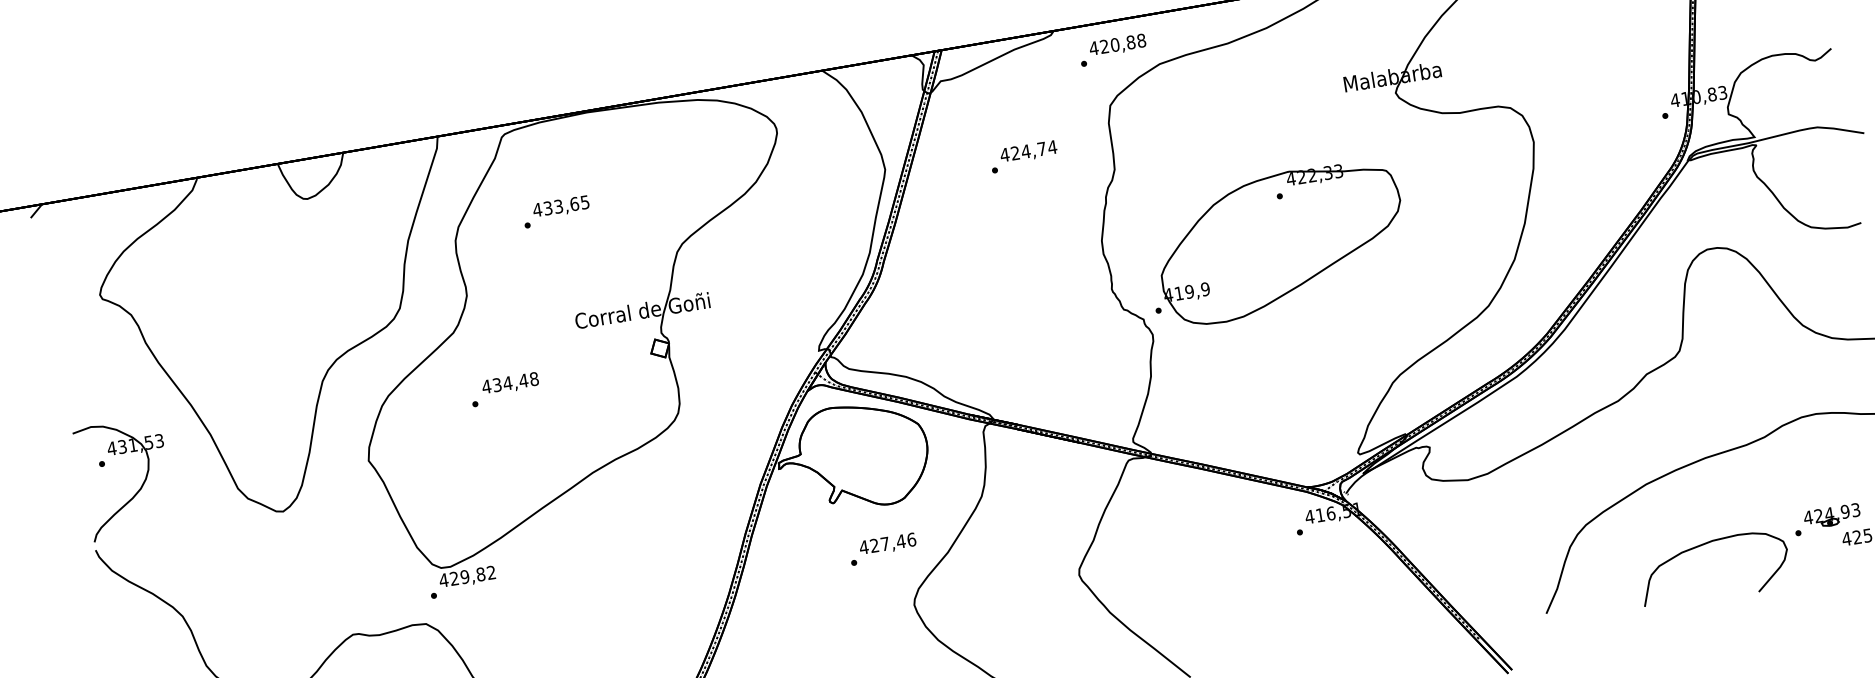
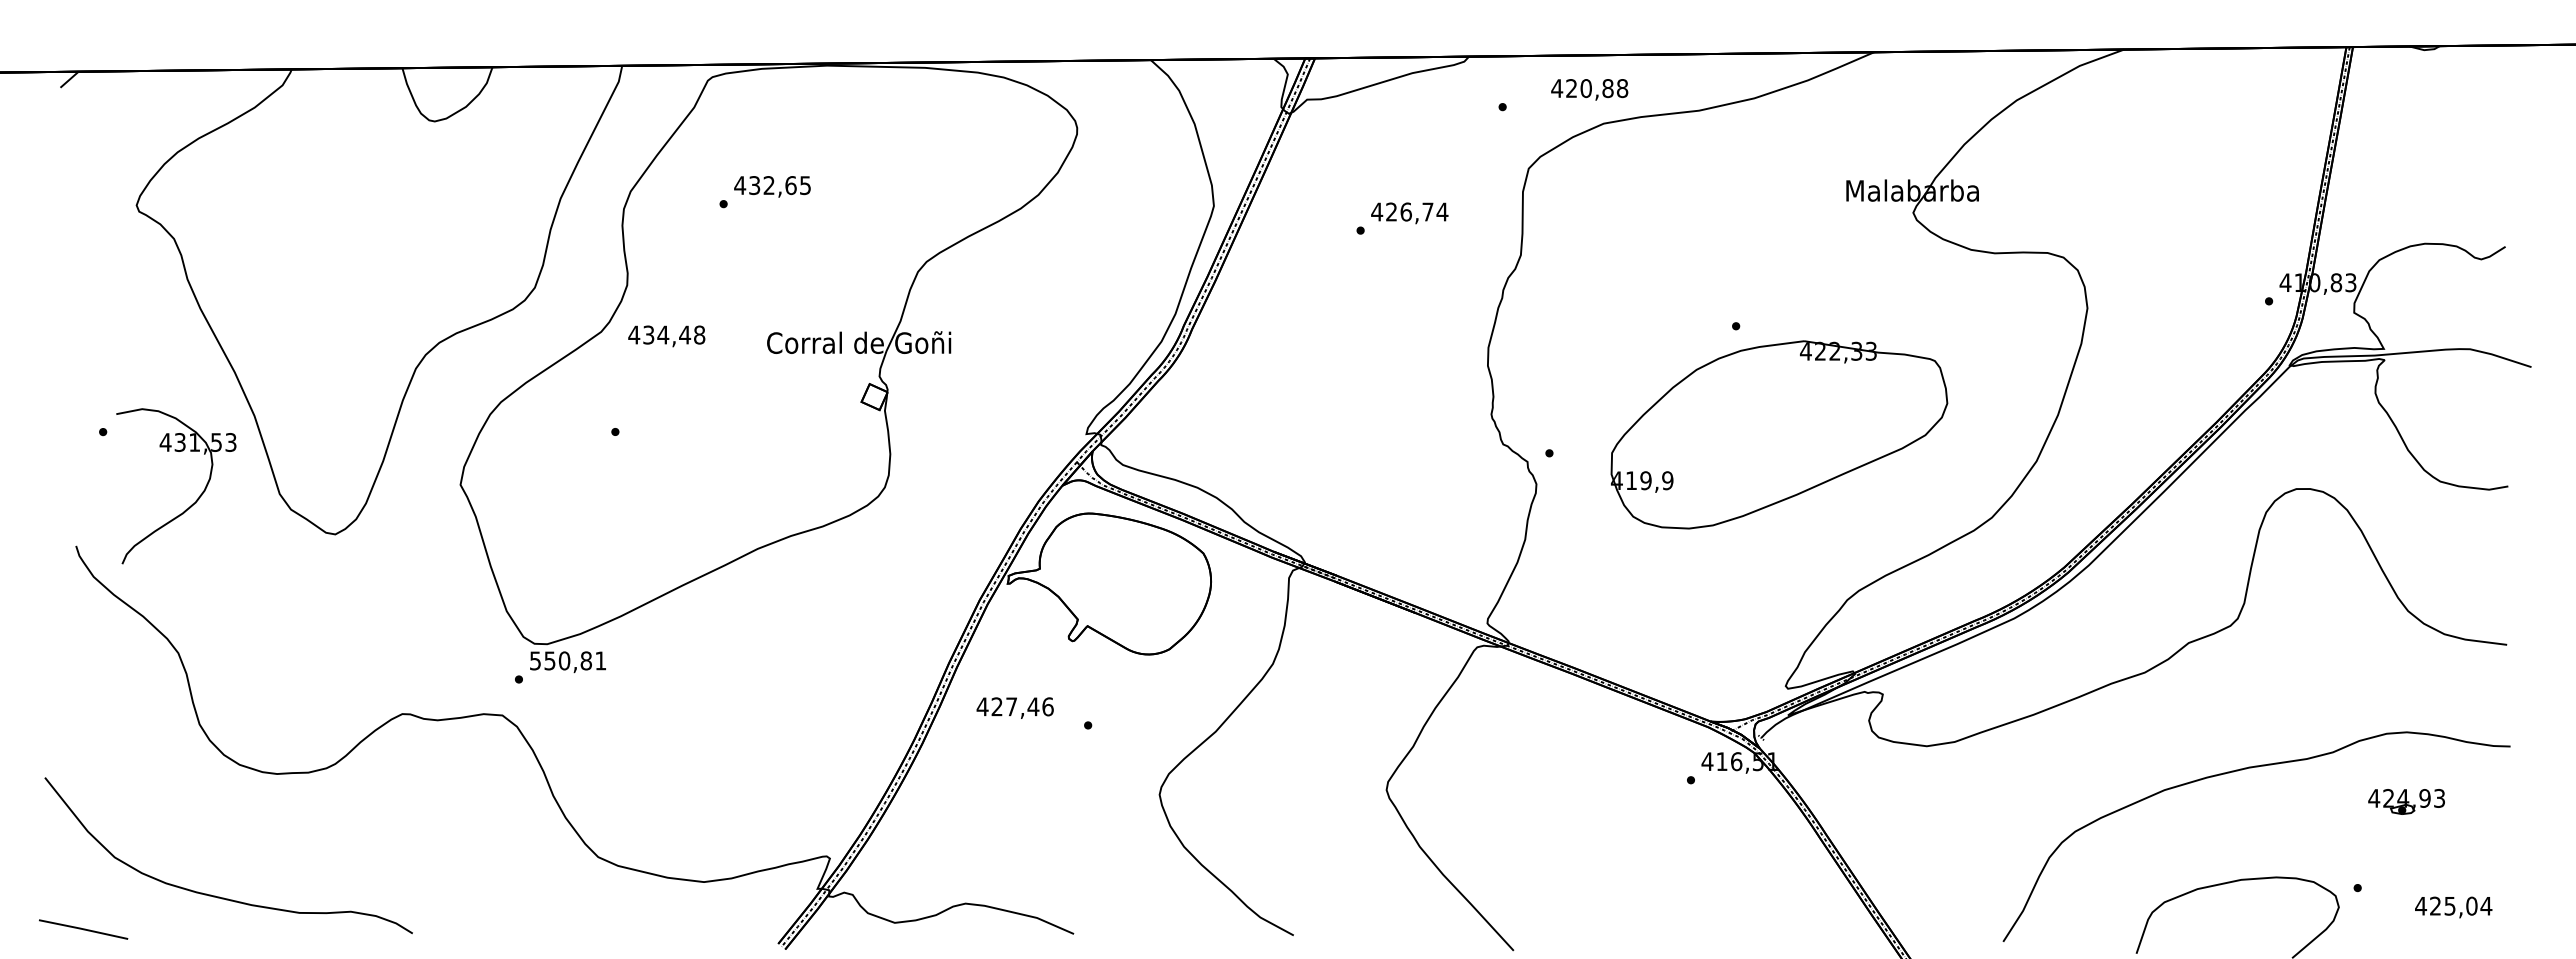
text: (1117, 45) -> (1589, 89), moved
text: (1026, 151) -> (1406, 211), 424,74 -> 426,74
text: (558, 206) -> (768, 185), 433,65 -> 432,65
part: (1281, 242) -> (1779, 434), moved
text: (510, 384) -> (666, 336), moved
part: (138, 489) -> (192, 503), moved
part: (1832, 516) -> (2406, 801), moved
text: (887, 544) -> (1014, 707), moved
text: (467, 576) -> (567, 660), 429,82 -> 550,81

